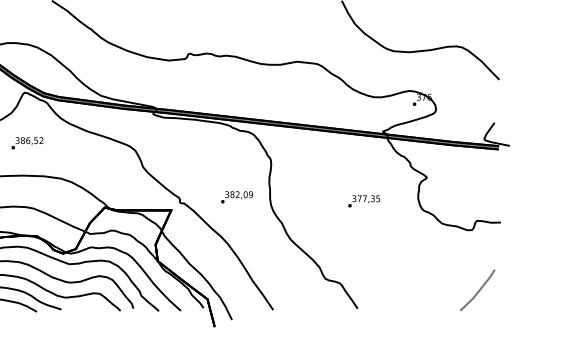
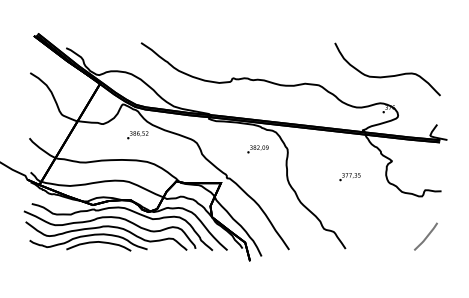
text: (27, 143) -> (137, 135), moved
text: (236, 197) -> (257, 149), moved

